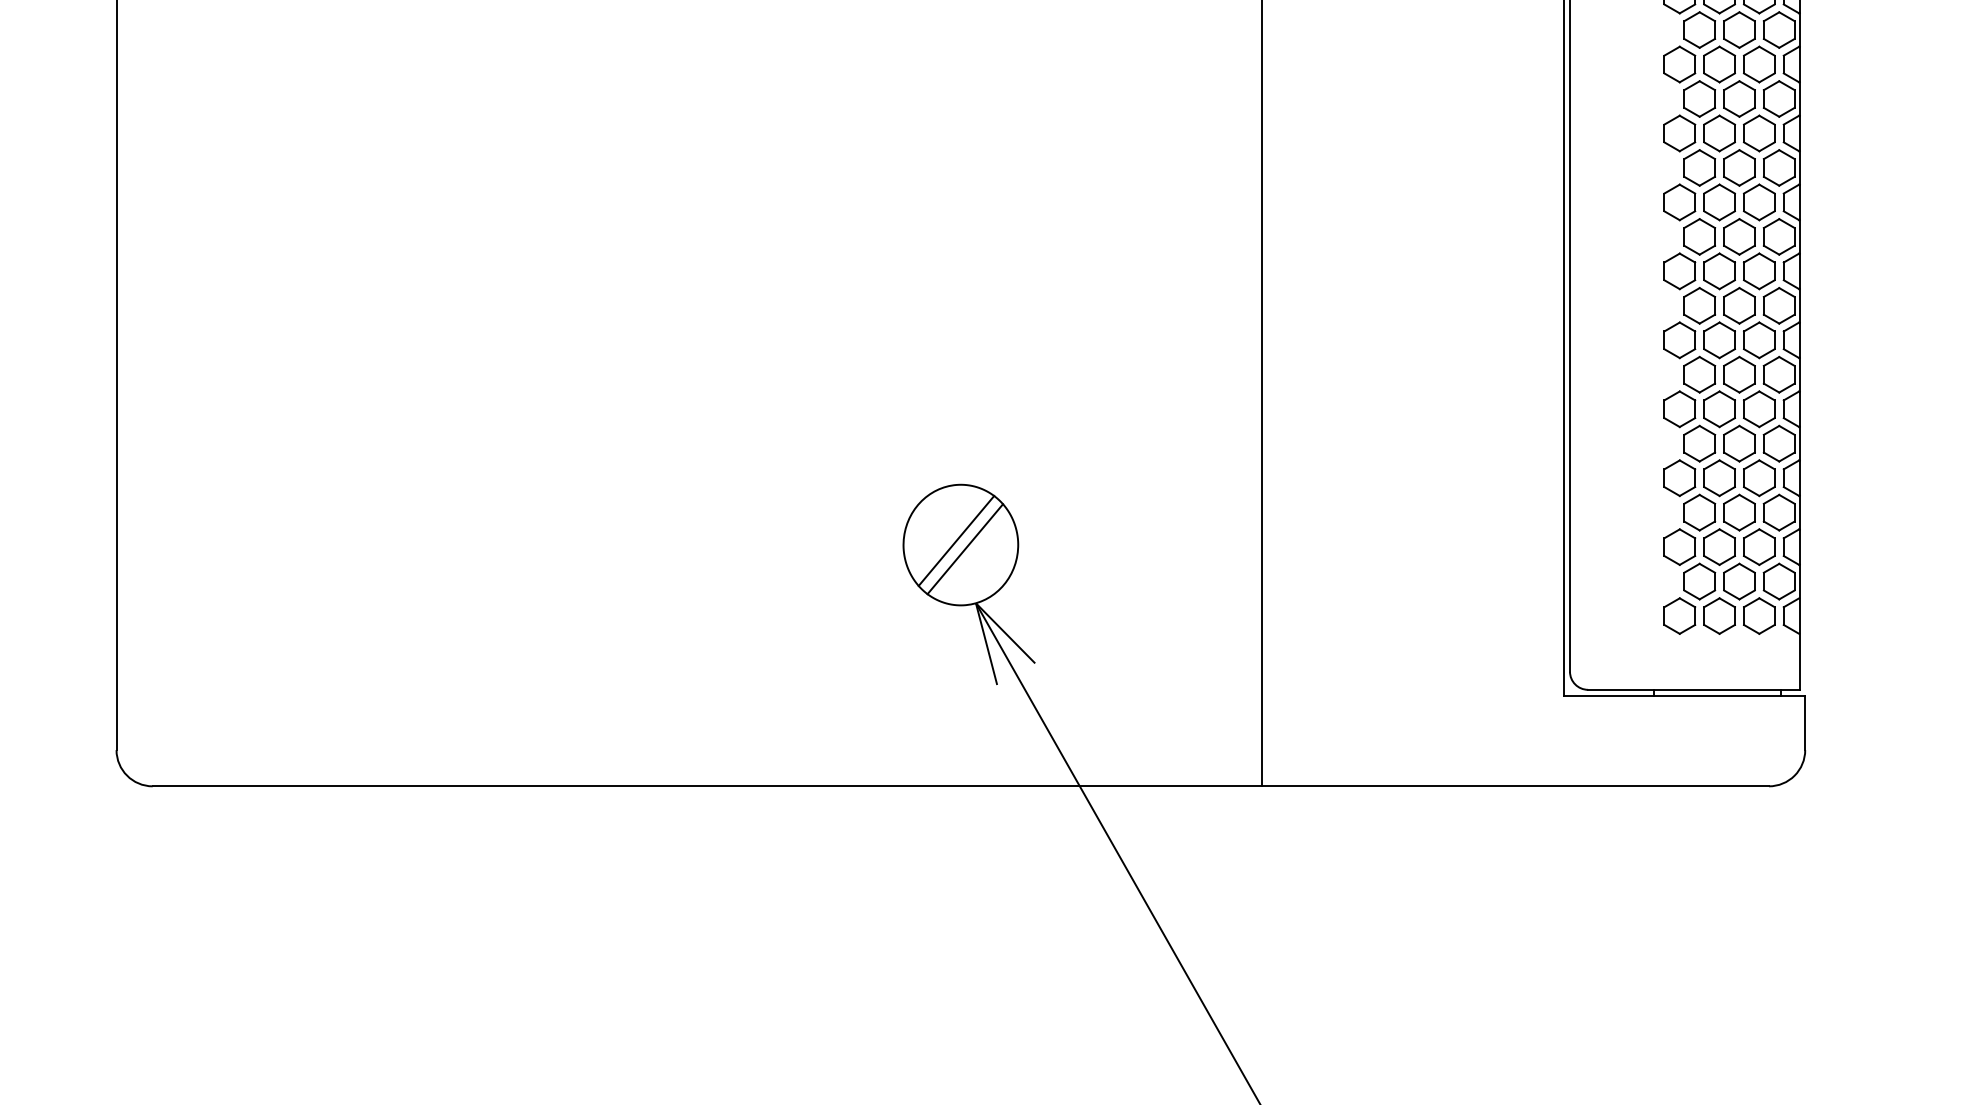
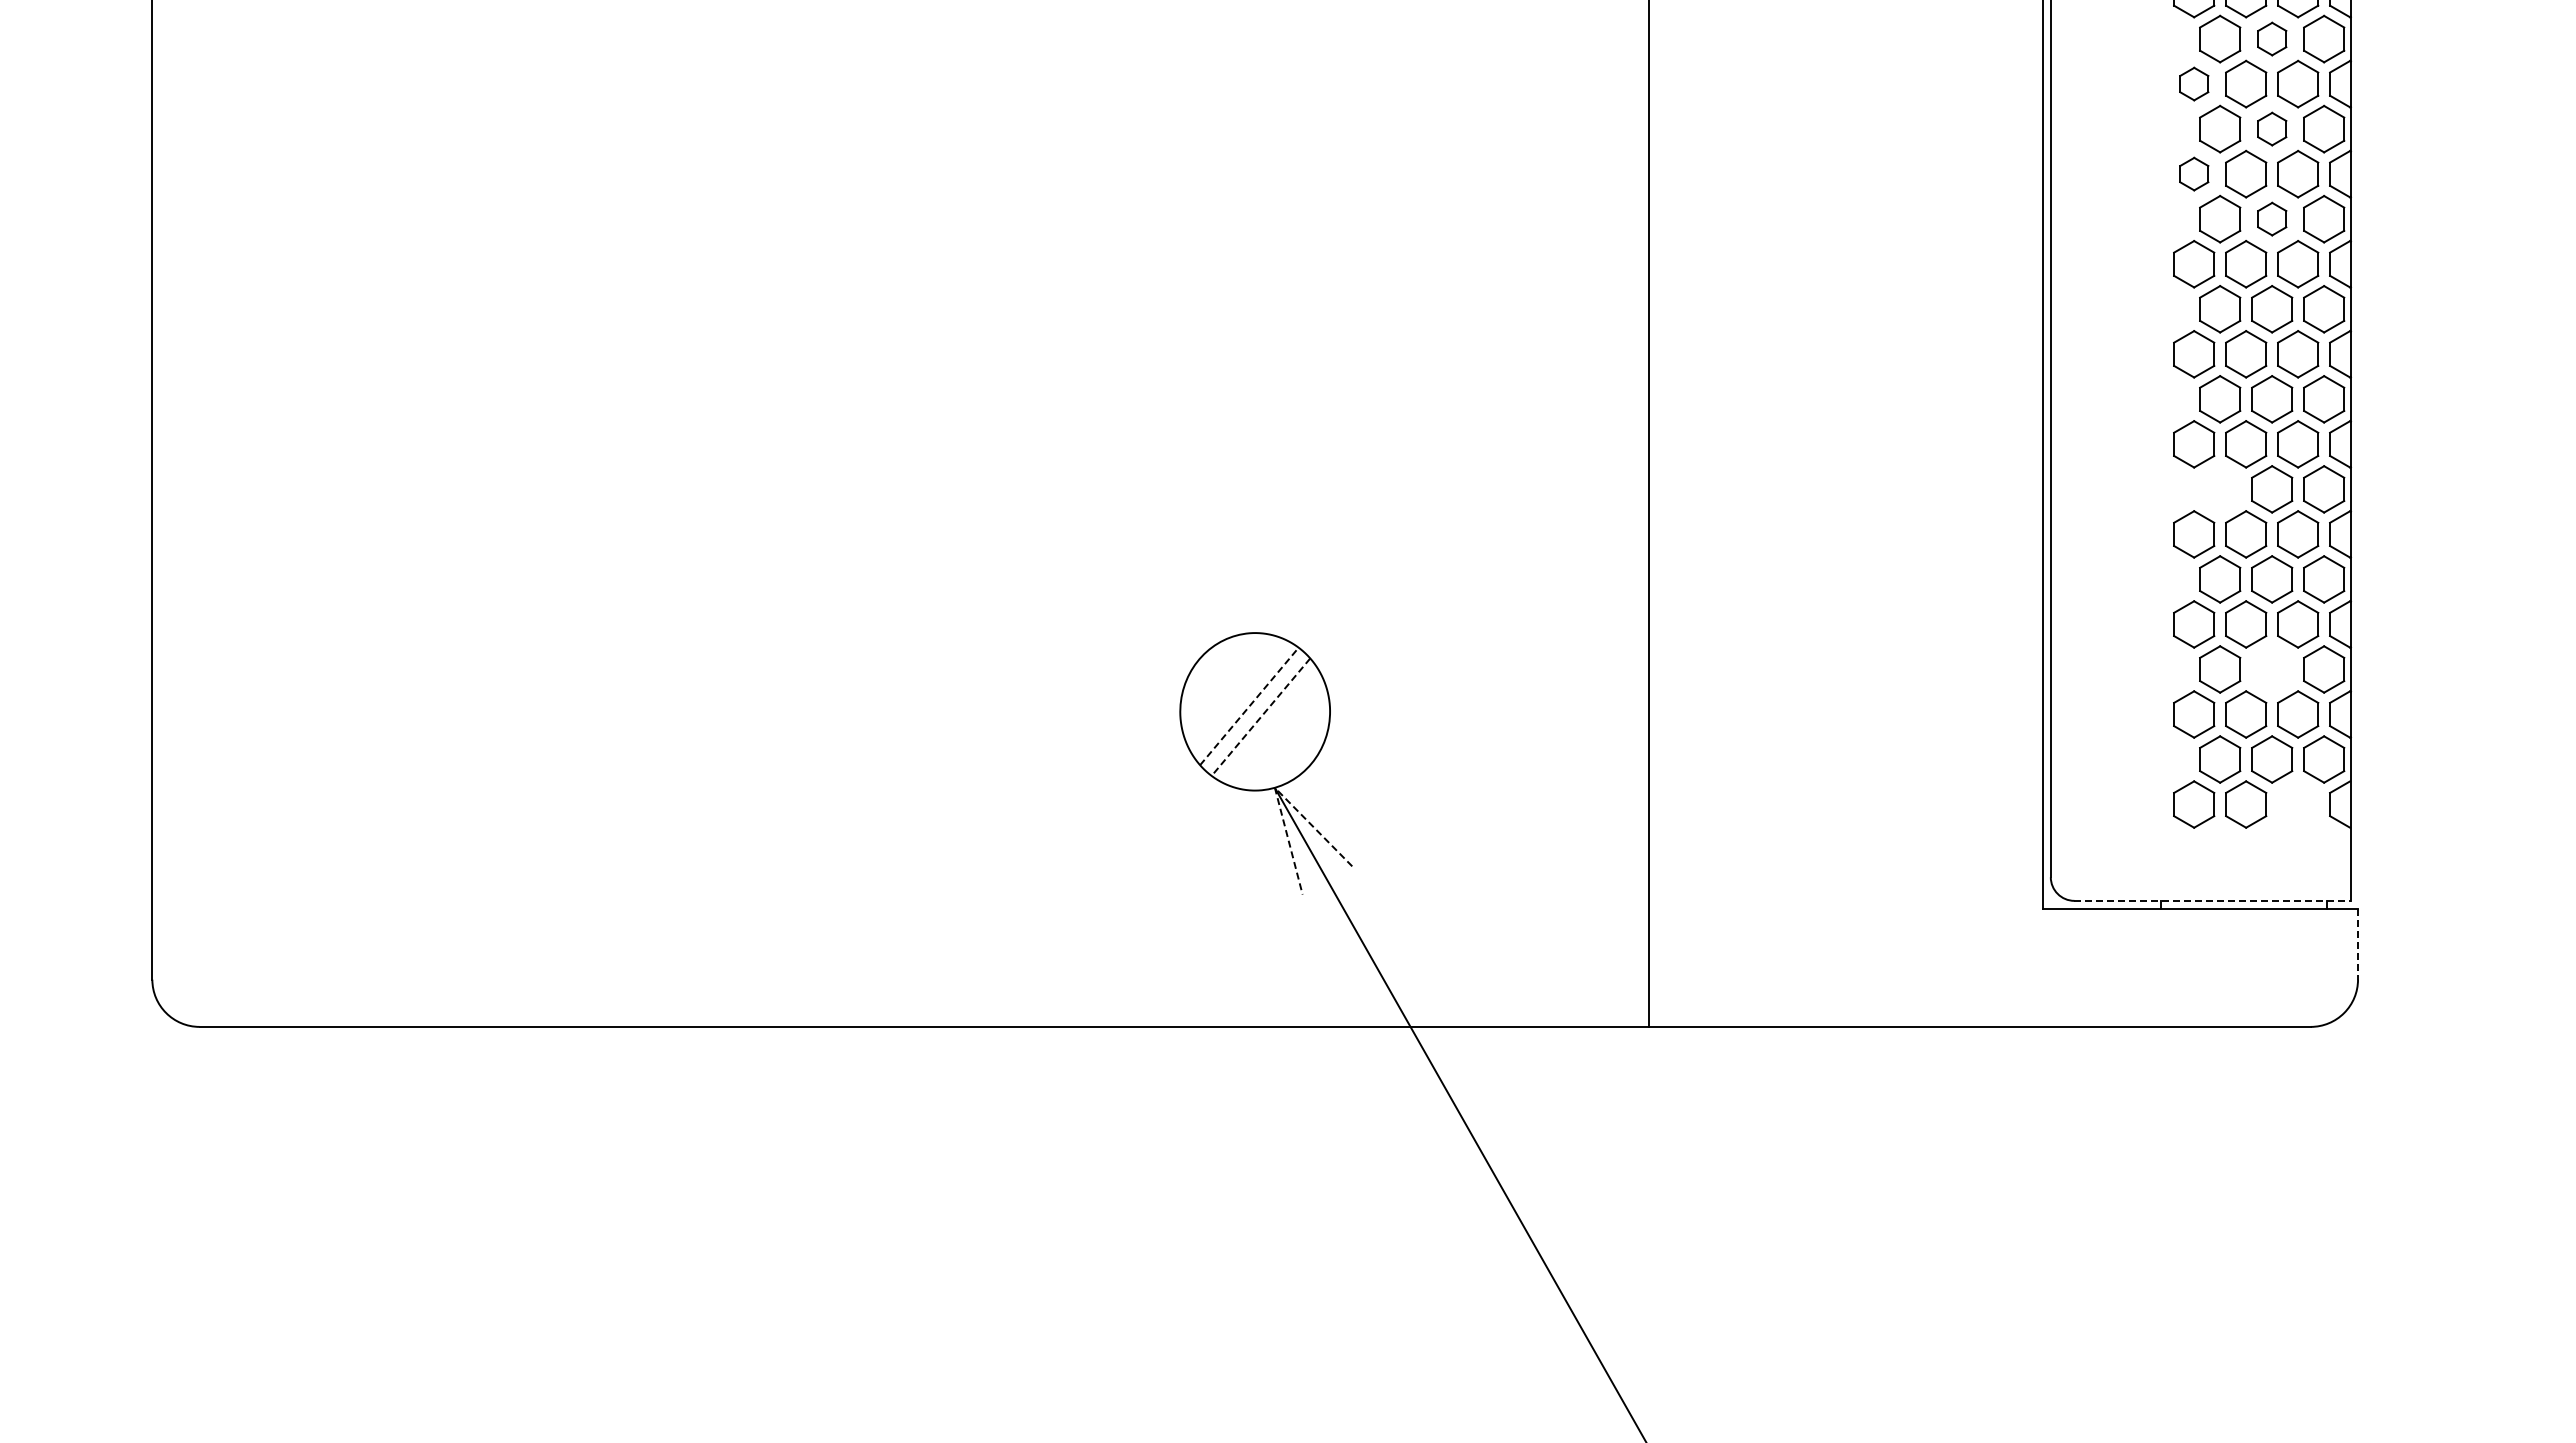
part: (1739, 29) -> (2272, 38), size x0.7
part: (1680, 64) -> (2194, 83), size x0.7
part: (1739, 98) -> (2272, 128), size x0.7
part: (1680, 132) -> (2194, 173), size x0.7
part: (1739, 167) -> (2272, 218), size x0.7
part: (1699, 374) -> (2220, 489), removed
part: (1739, 512) -> (2272, 669), removed
line: (956, 541) -> (1249, 706), solid -> dashed
line: (964, 549) -> (1260, 717), solid -> dashed
line: (975, 603) -> (1274, 787), solid -> dashed
part: (1759, 616) -> (2298, 804), removed
line: (1694, 689) -> (2213, 900), solid -> dashed
line: (1805, 723) -> (2358, 944), solid -> dashed

